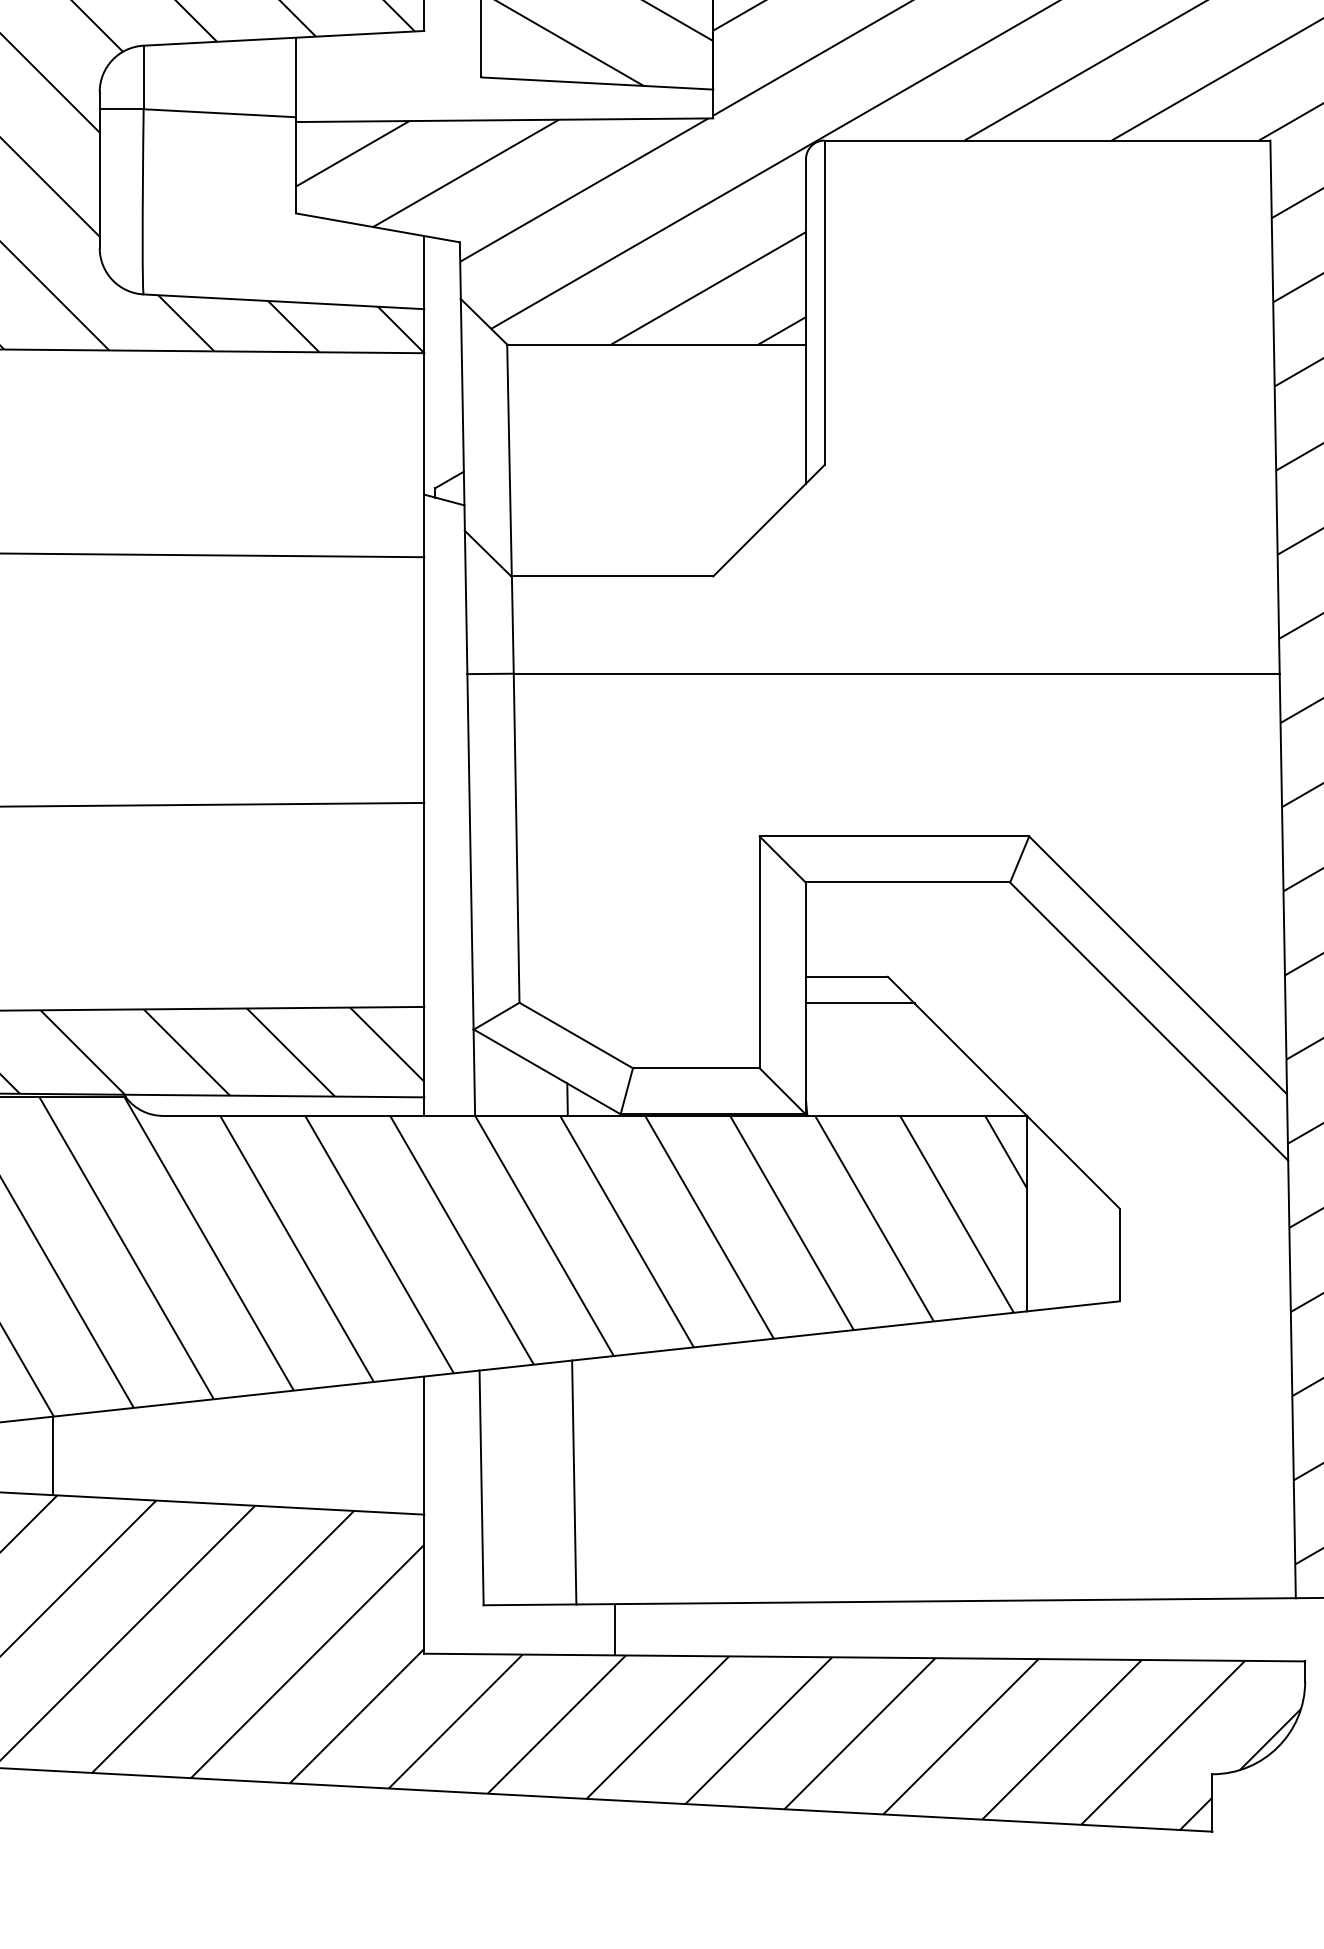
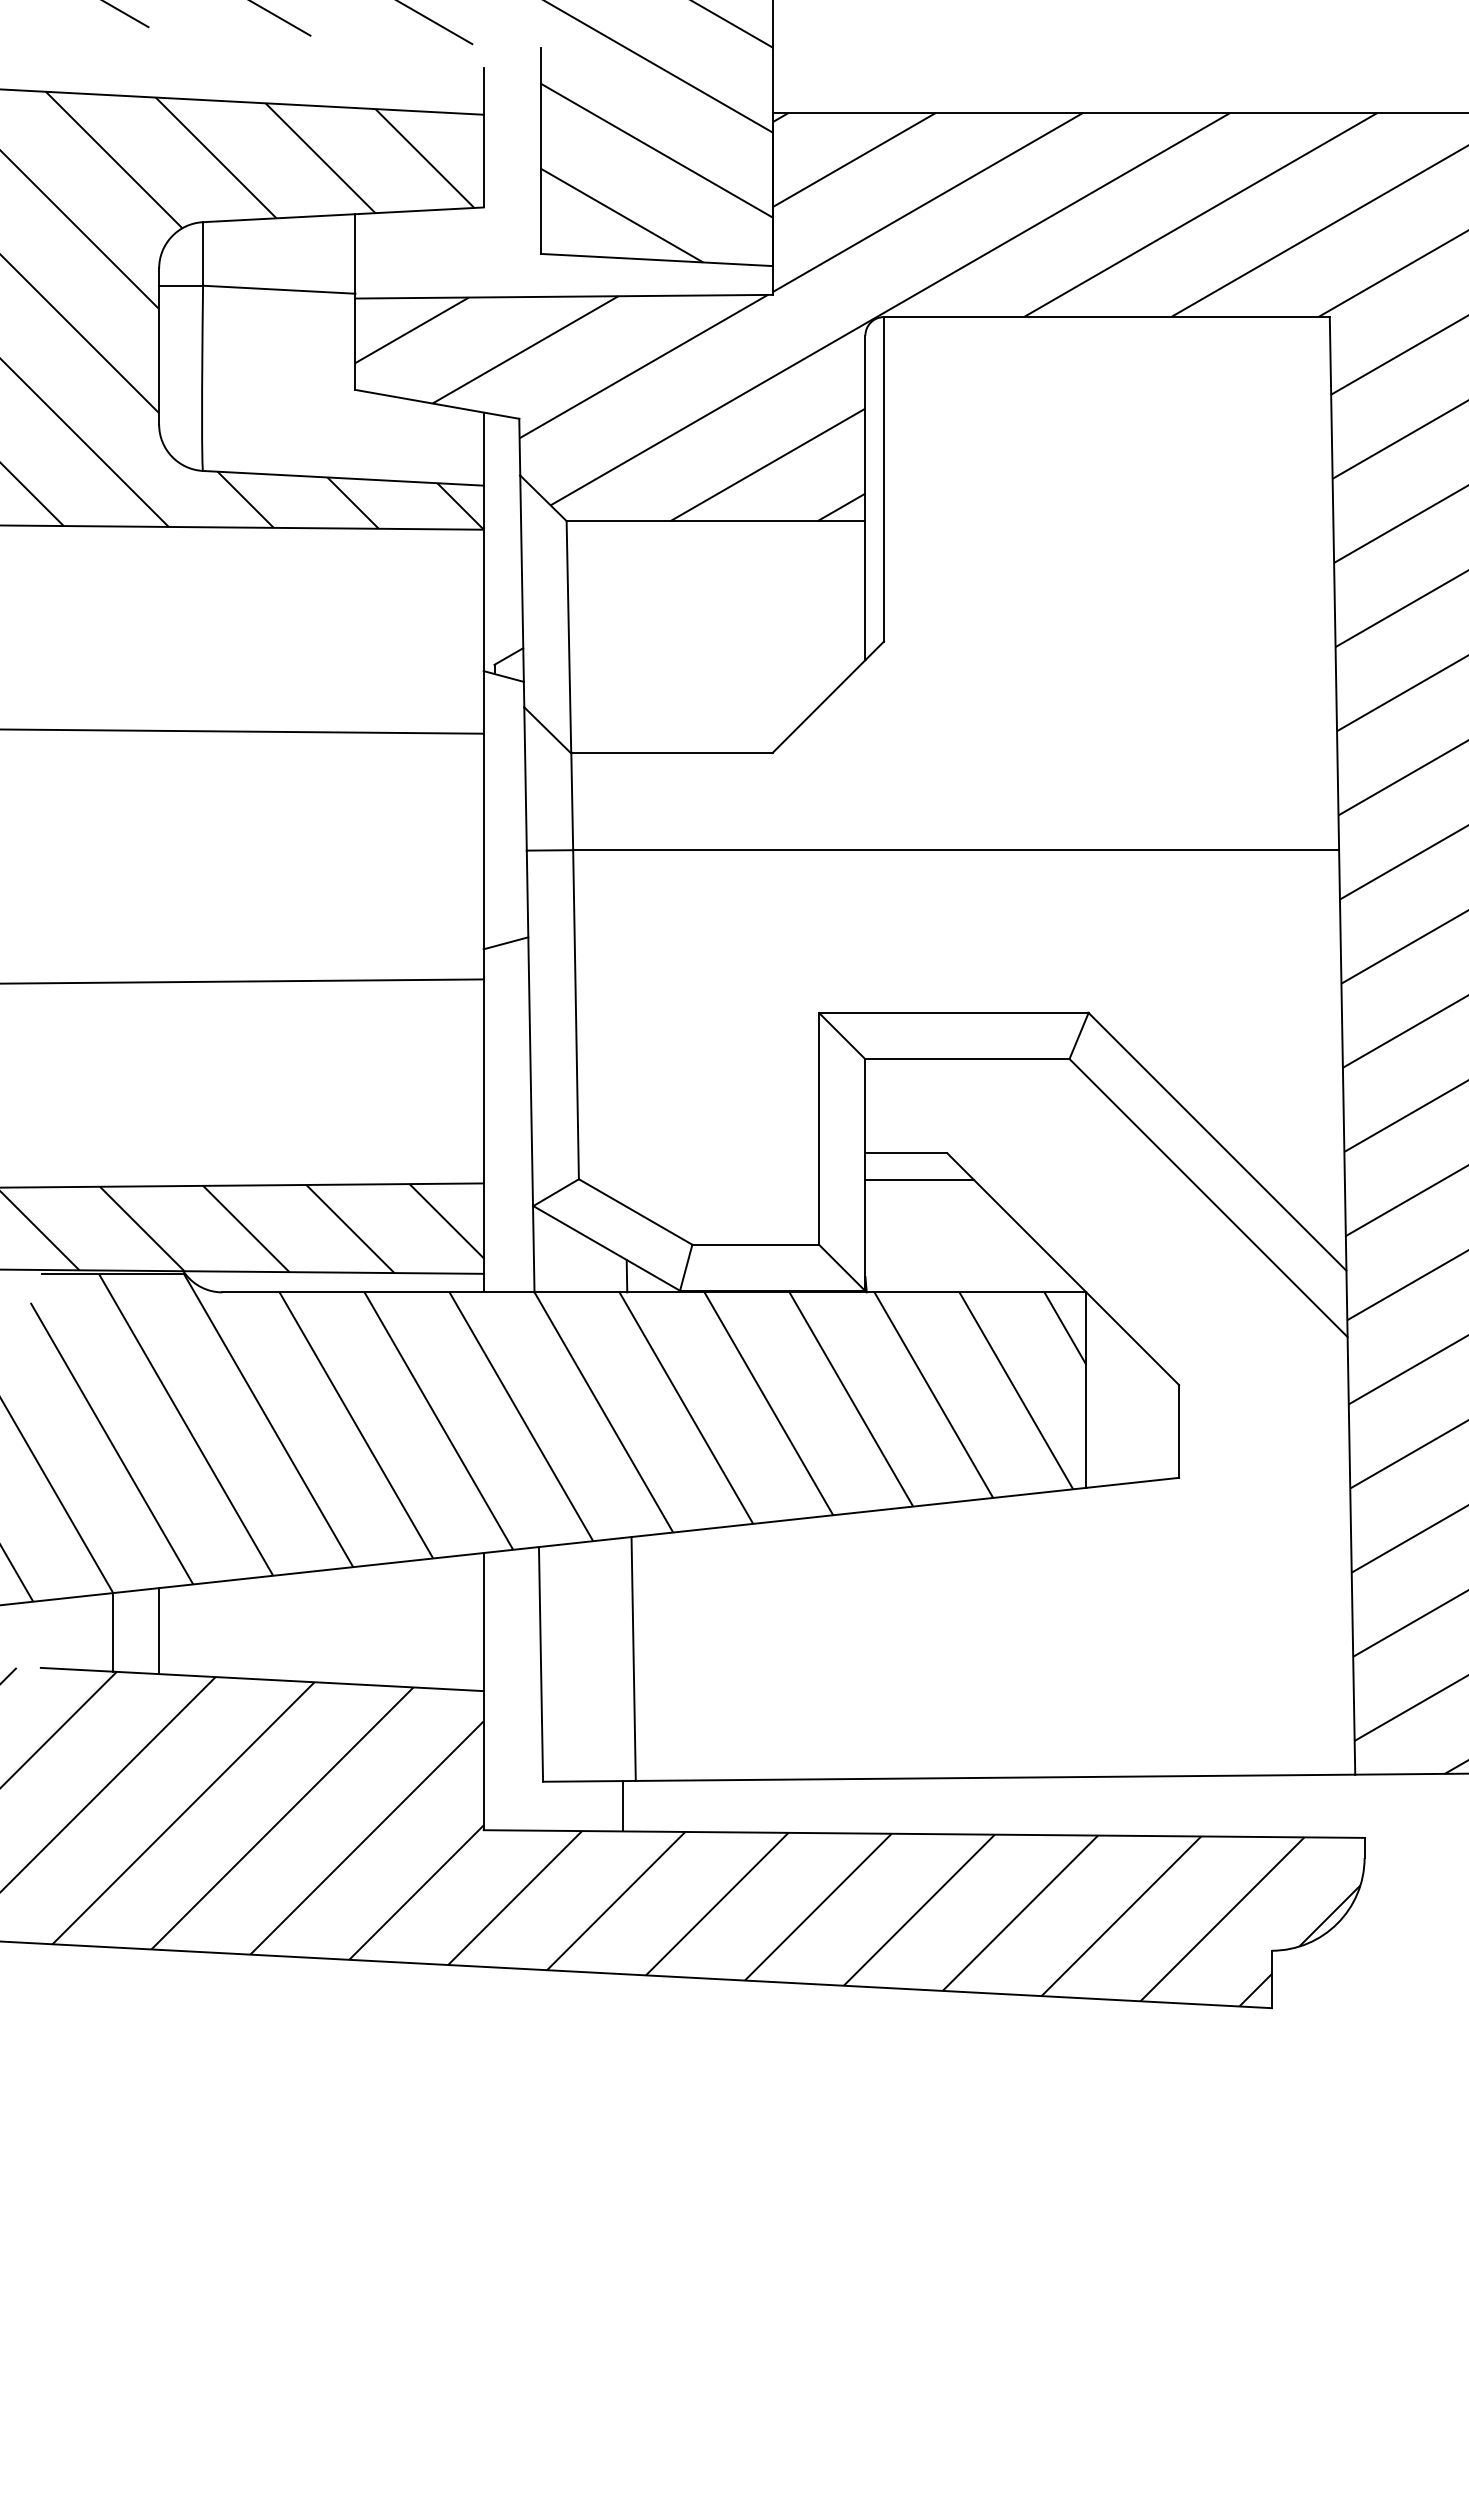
line: (446, 767) -> (505, 943), added
line: (100, 1455) -> (159, 1631), added
line: (615, 1630) -> (622, 1806), moved

